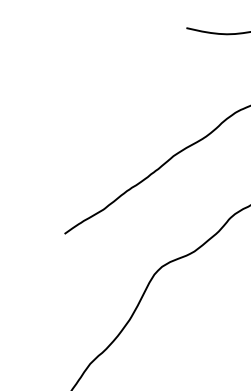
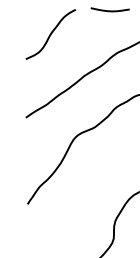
curve: (110, 77) -> (50, 34), added

